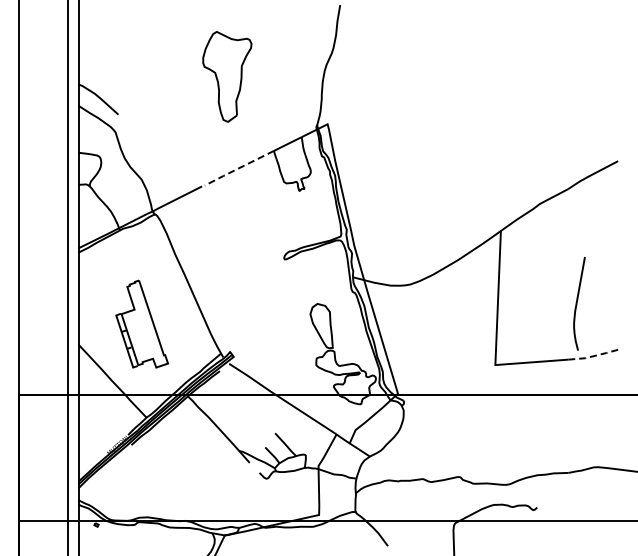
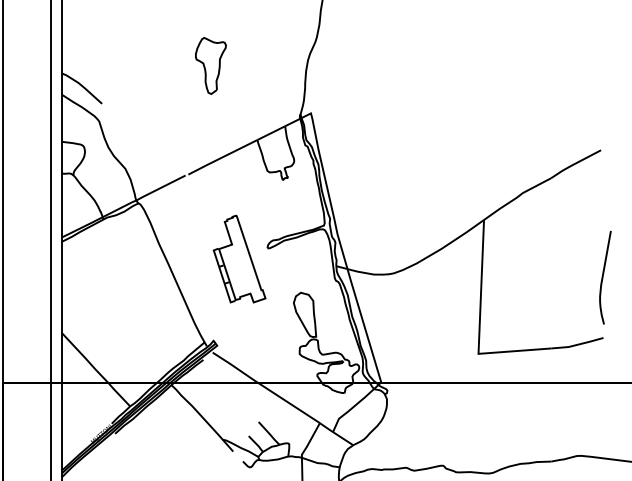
part: (227, 76) -> (211, 65), size x0.62
line: (238, 168) -> (222, 157), dashed -> solid
curve: (577, 303) -> (603, 277), moved
part: (141, 323) -> (238, 258), moved
line: (595, 355) -> (578, 344), dashed -> solid

